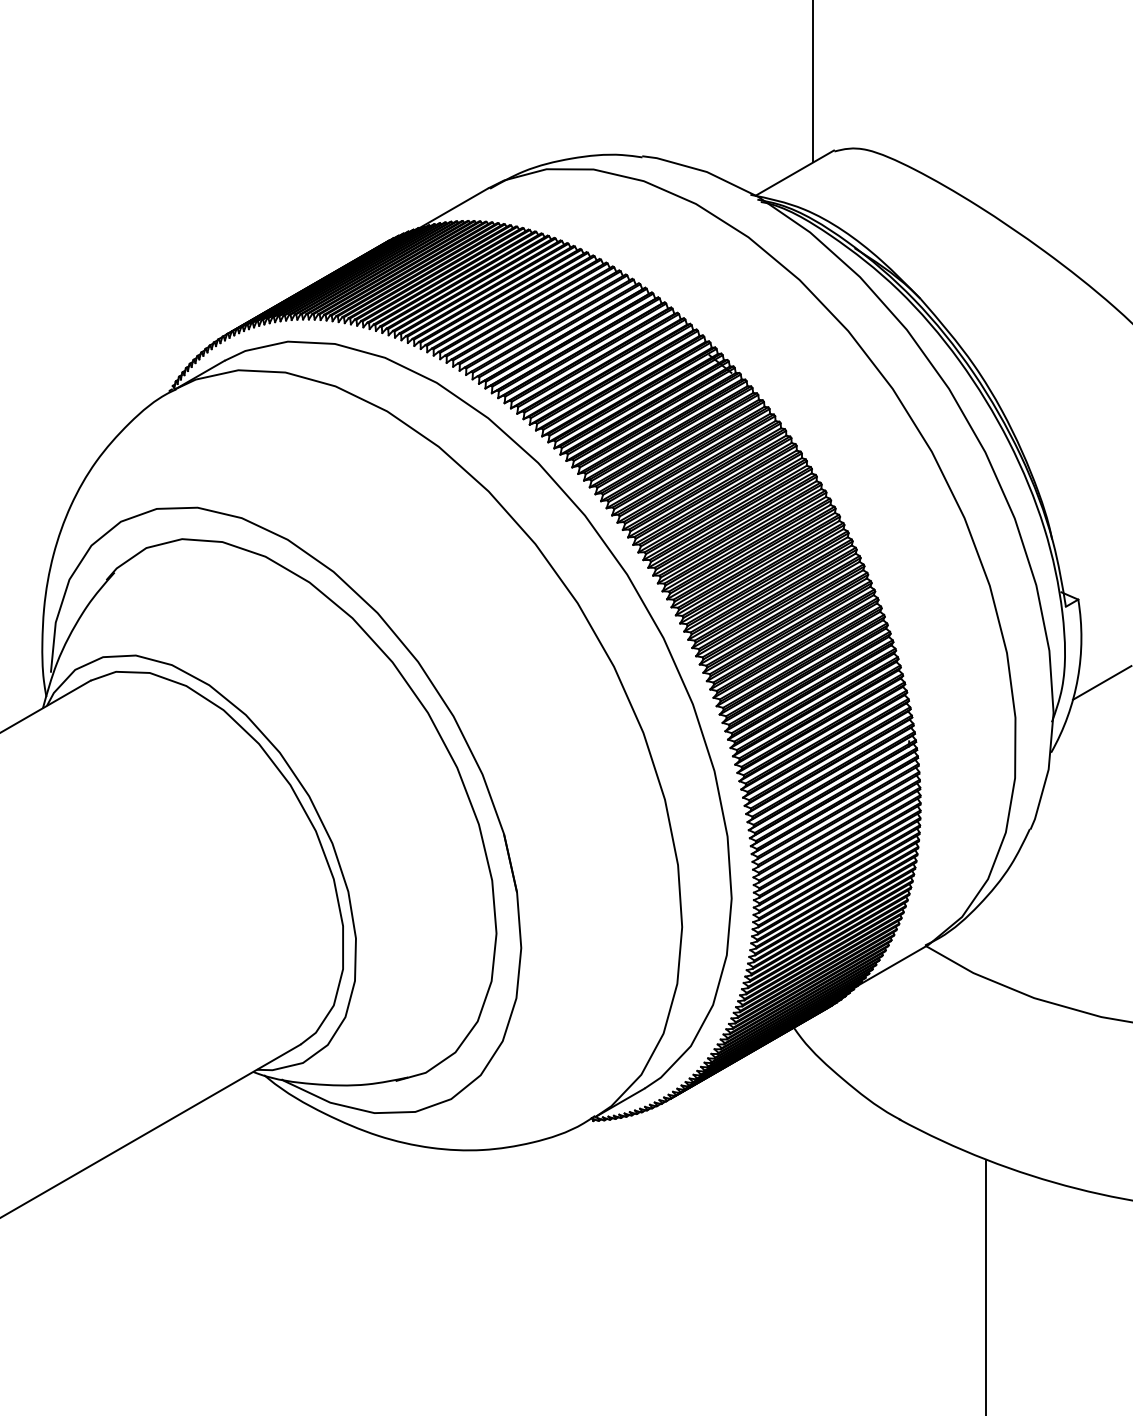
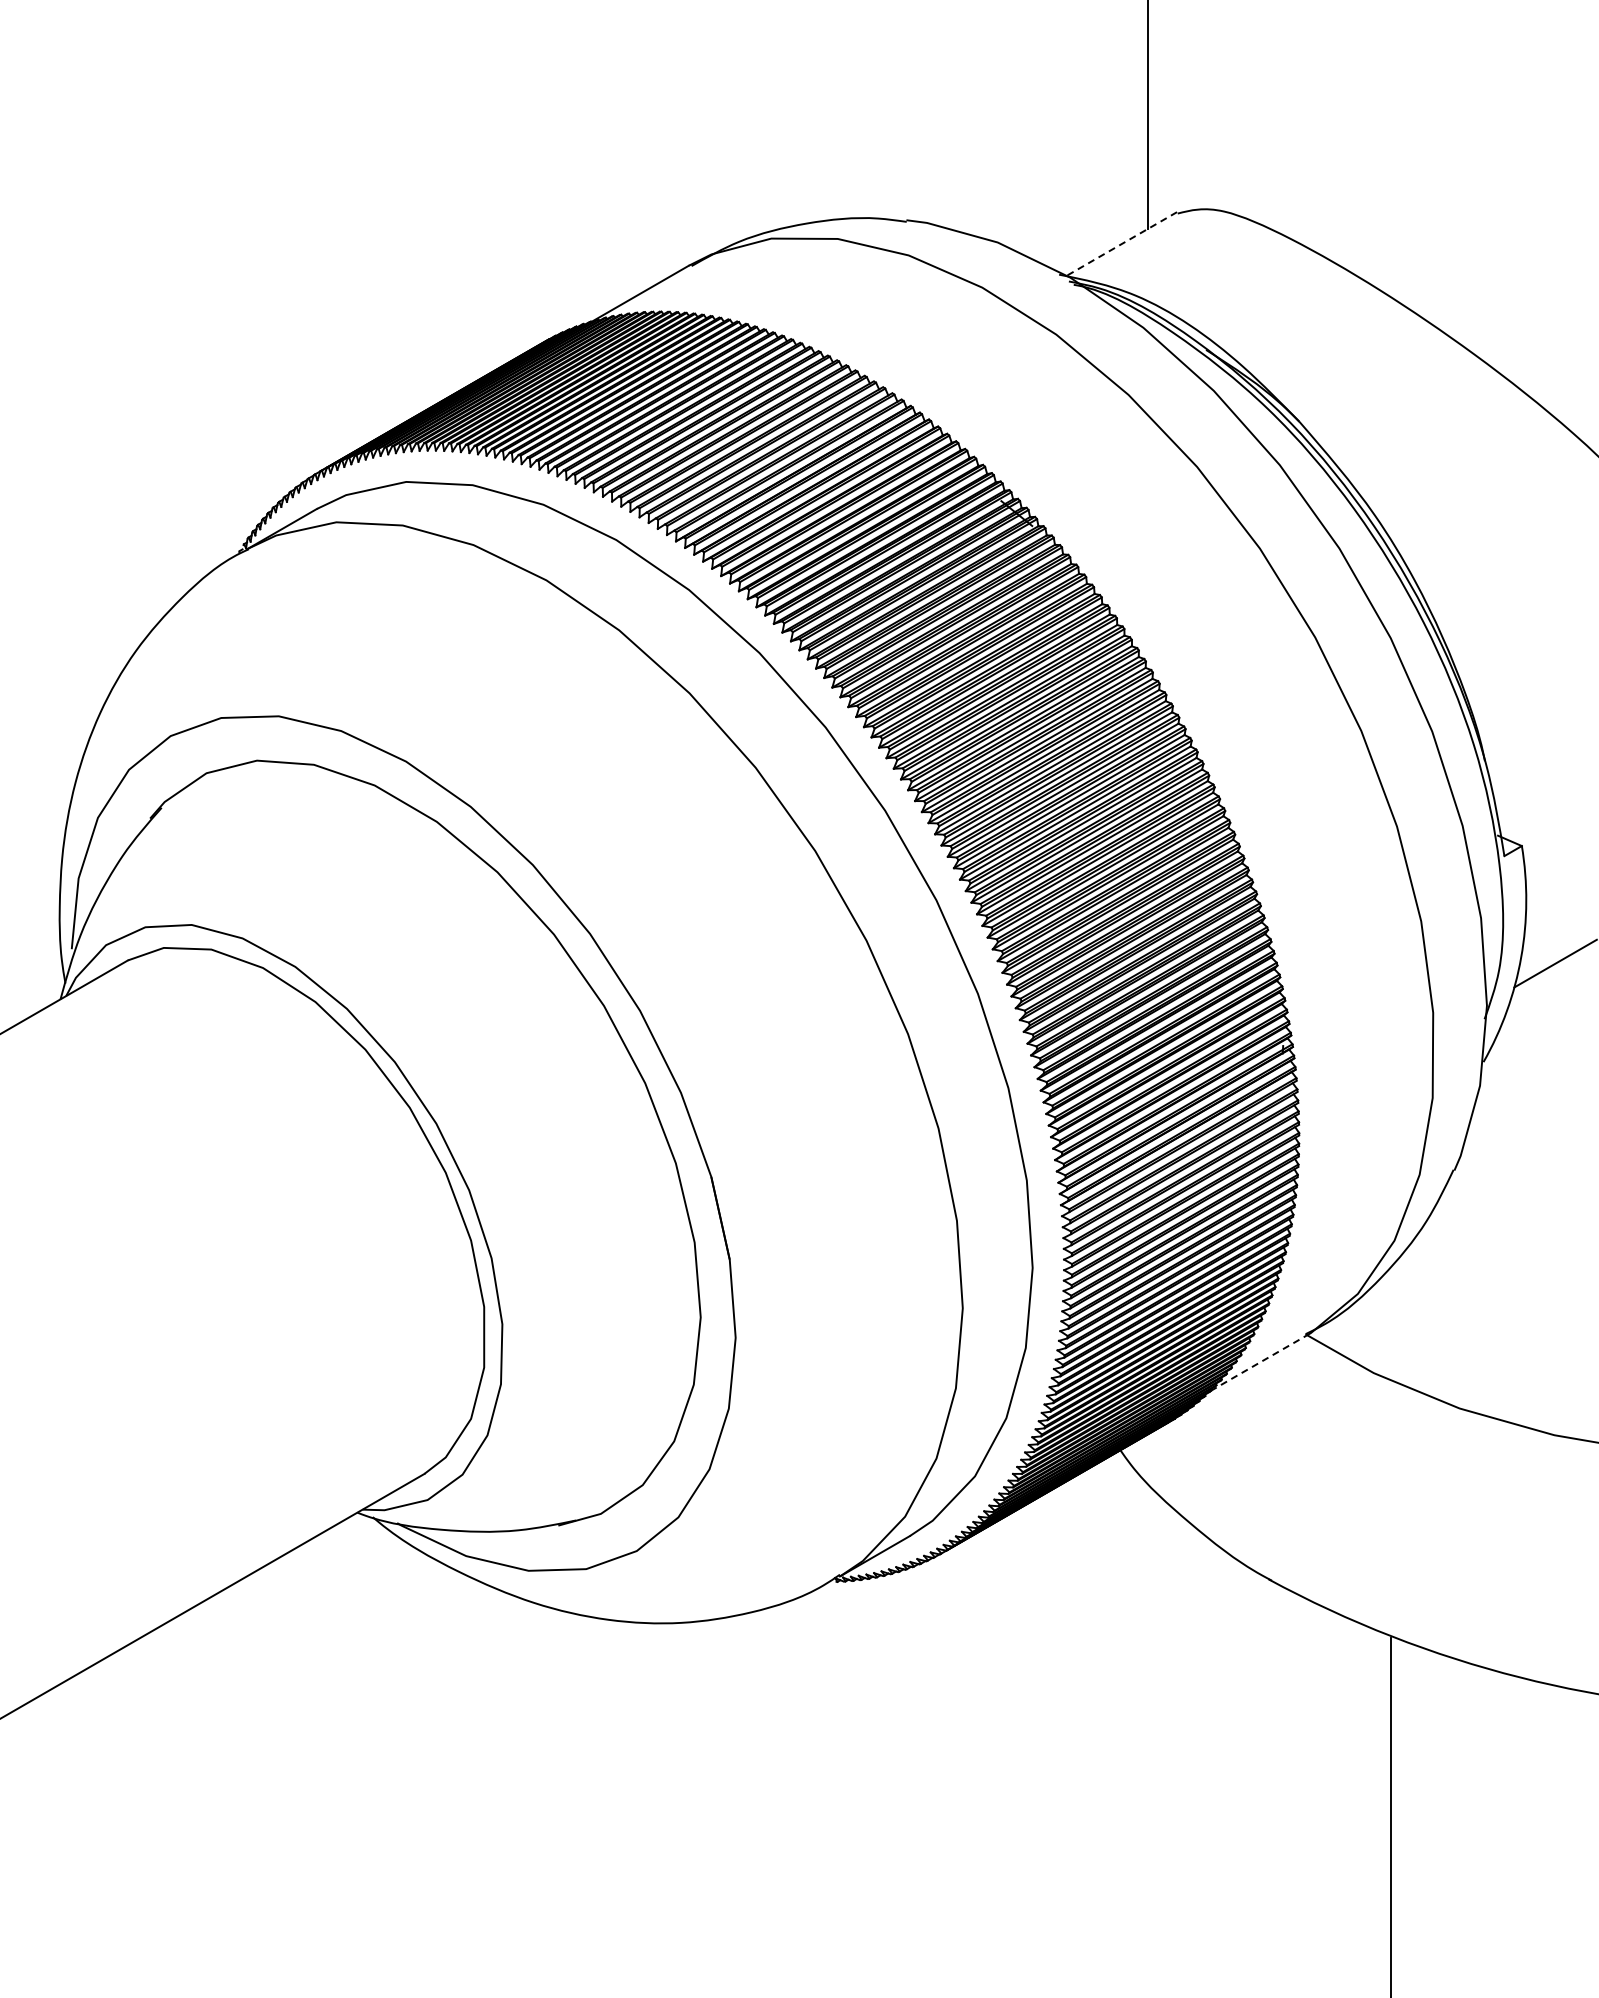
line: (795, 172) -> (1122, 243), solid -> dashed
line: (892, 966) -> (1259, 1363), solid -> dashed

